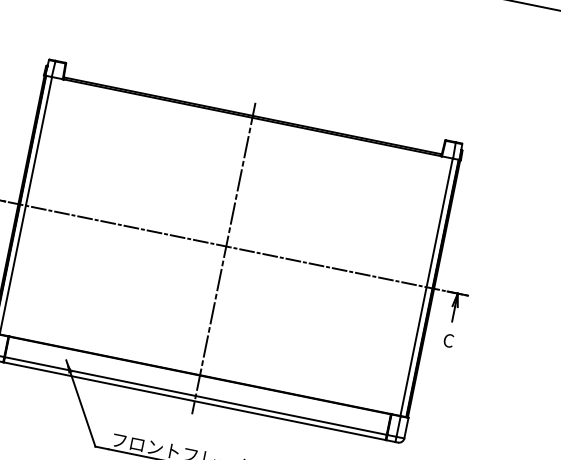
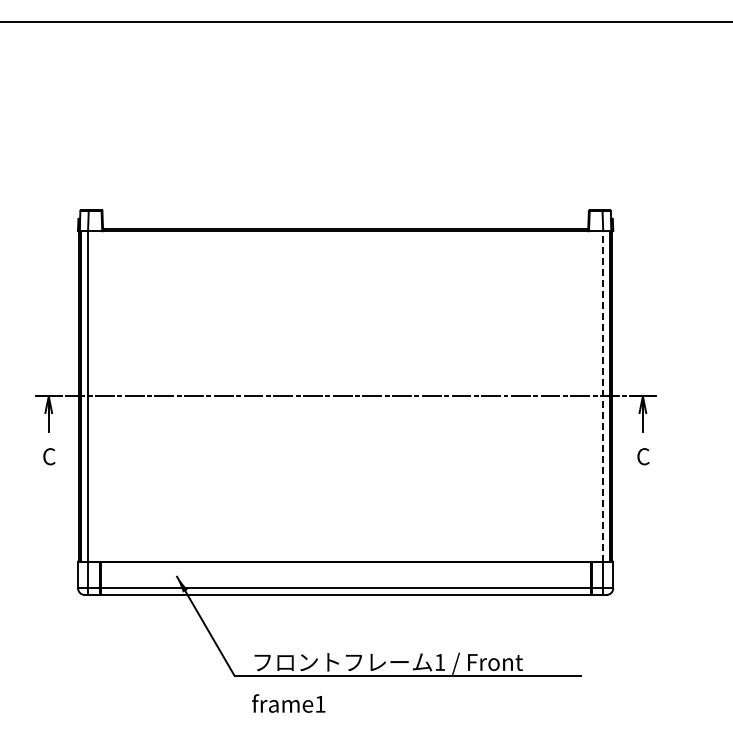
line: (223, 258) -> (345, 411), removed
line: (426, 286) -> (602, 395), solid -> dashed

